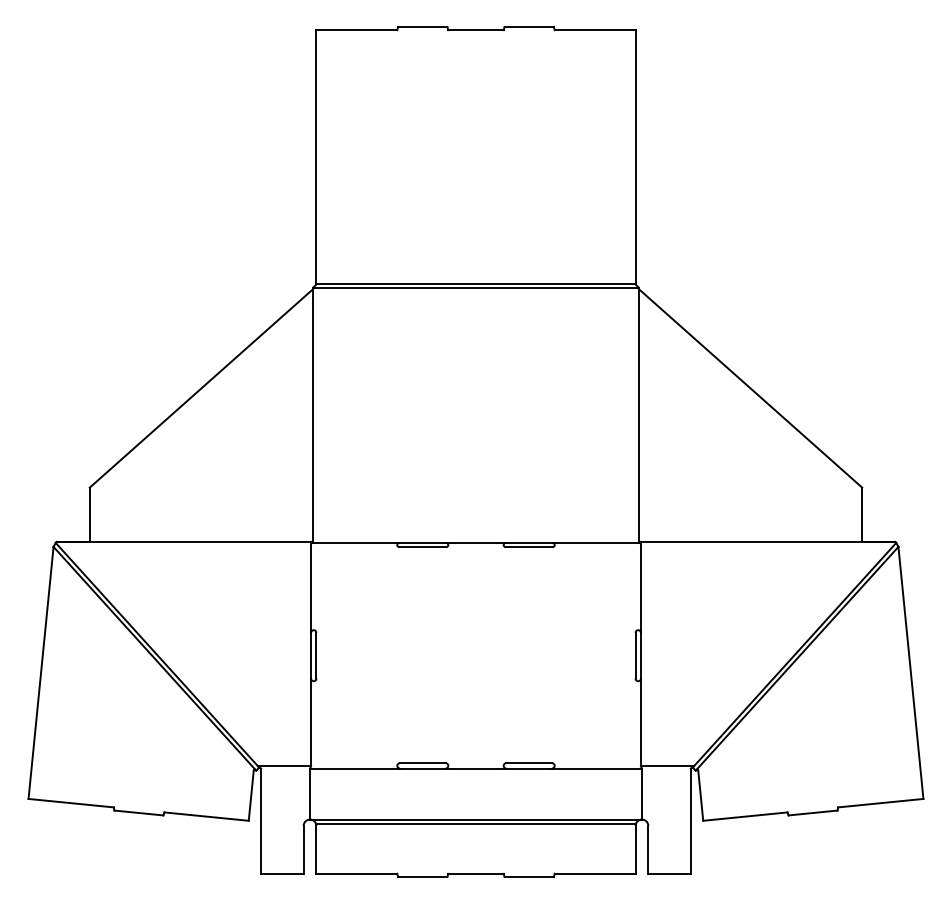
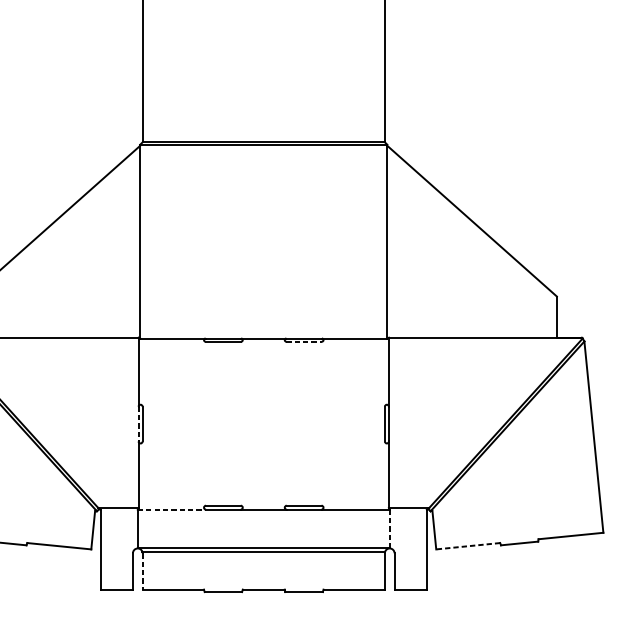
line: (529, 547) -> (304, 341), solid -> dashed
line: (311, 655) -> (138, 423), solid -> dashed
line: (354, 768) -> (171, 509), solid -> dashed
line: (641, 794) -> (389, 529), solid -> dashed
line: (744, 816) -> (467, 546), solid -> dashed
line: (316, 849) -> (142, 571), solid -> dashed

